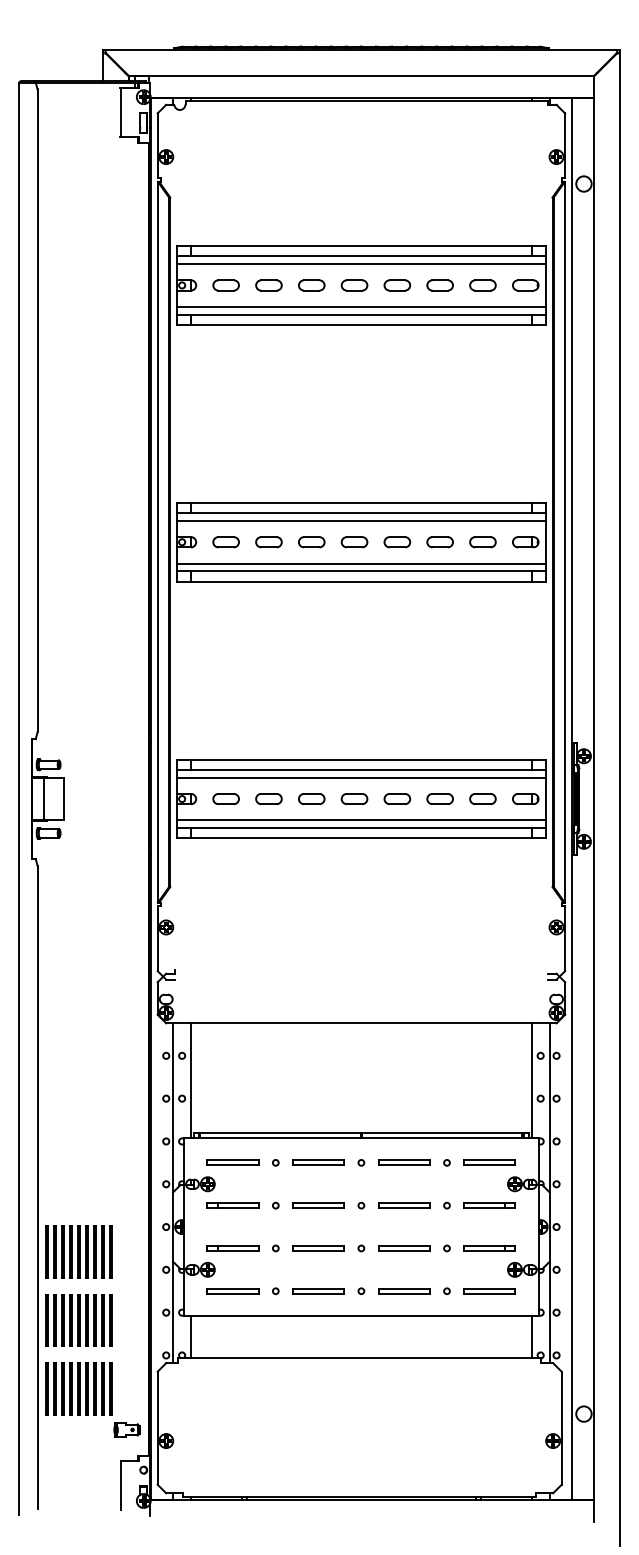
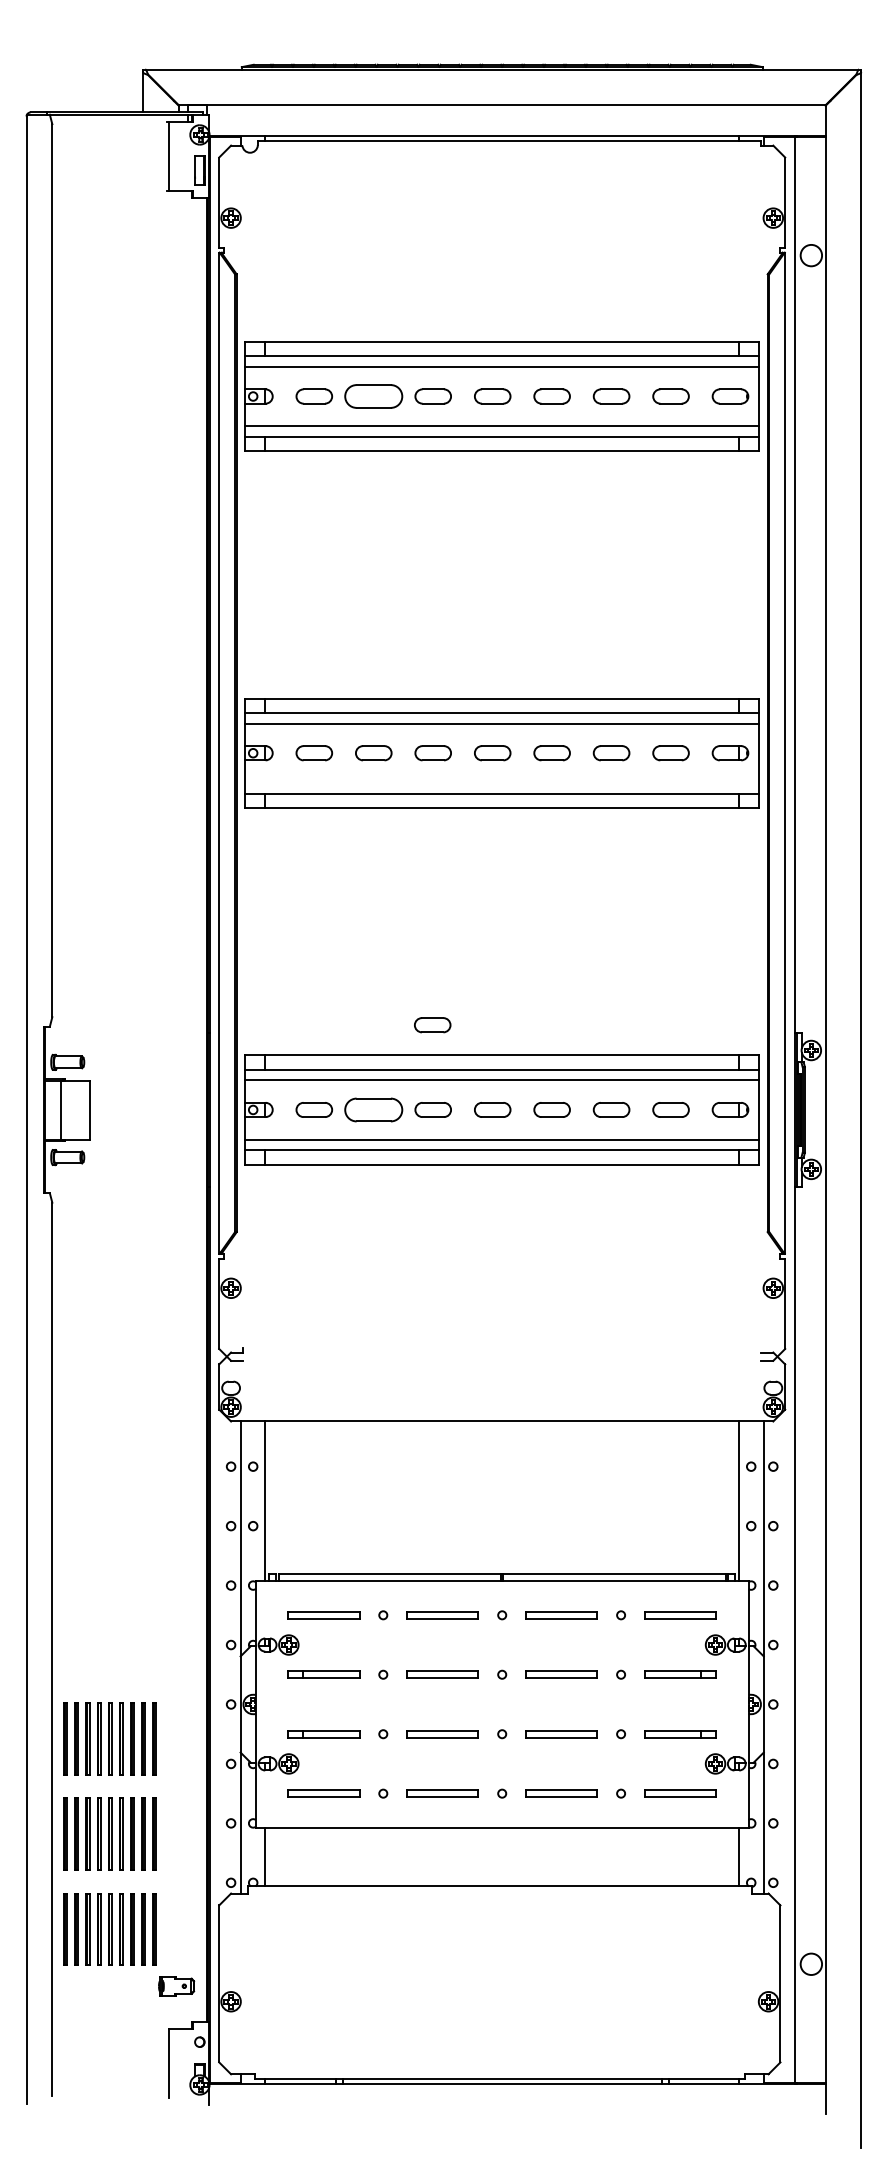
part: (268, 285) -> (373, 396), size x1.6
line: (361, 563) -> (502, 782), removed
part: (311, 737) -> (432, 1024), added
part: (268, 798) -> (373, 1109), size x1.6

